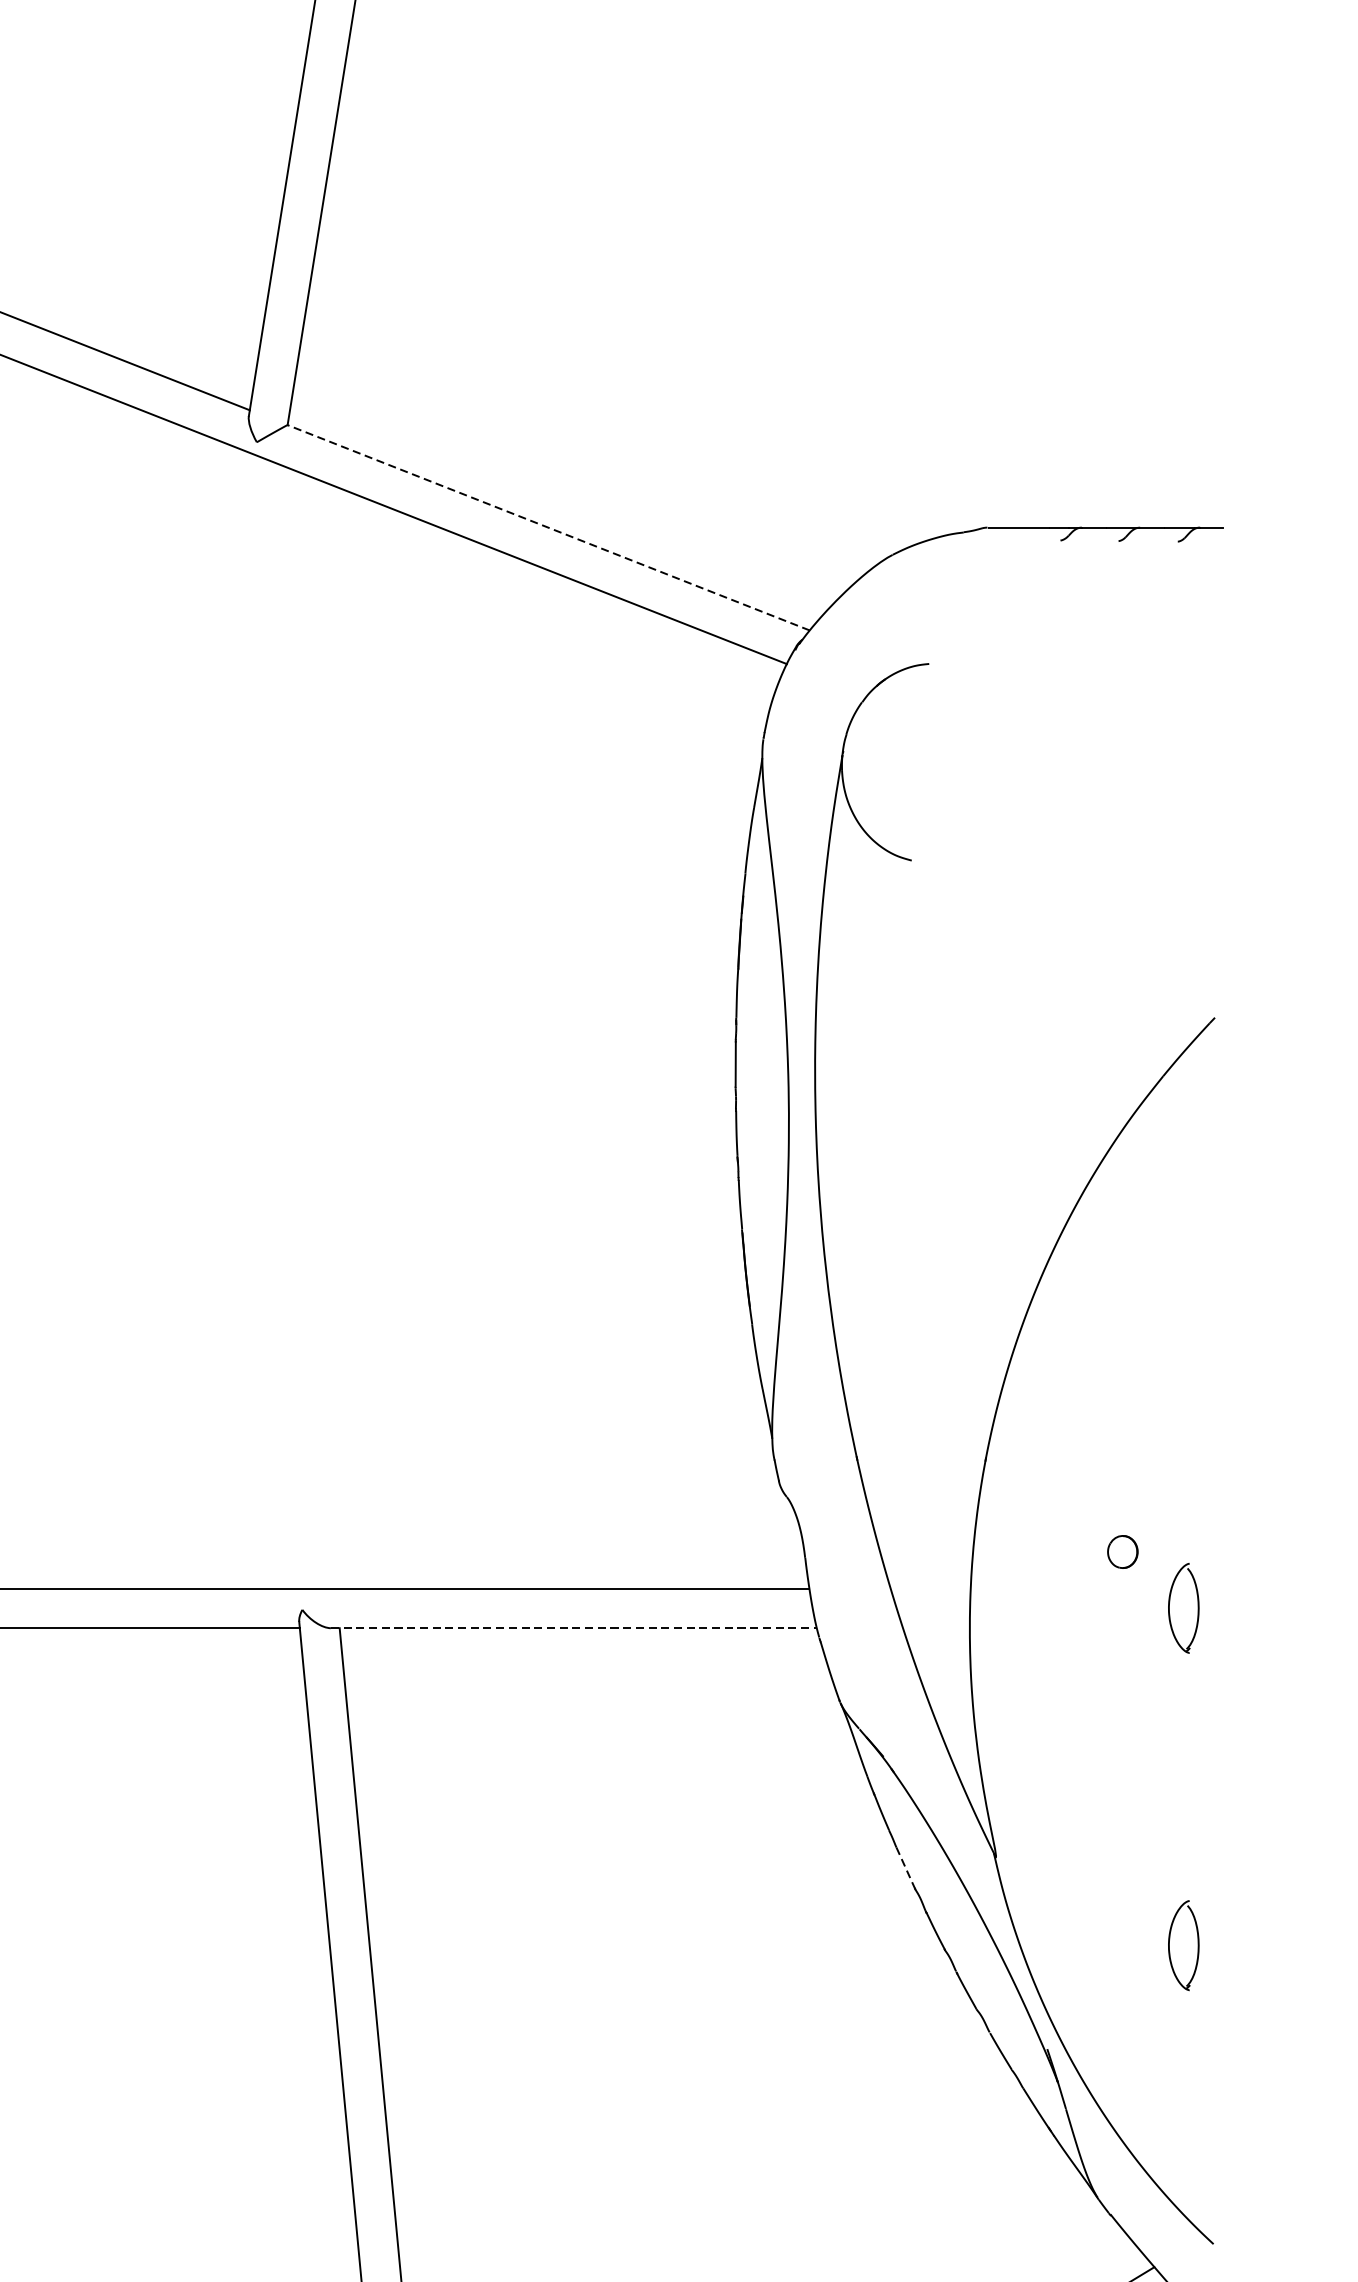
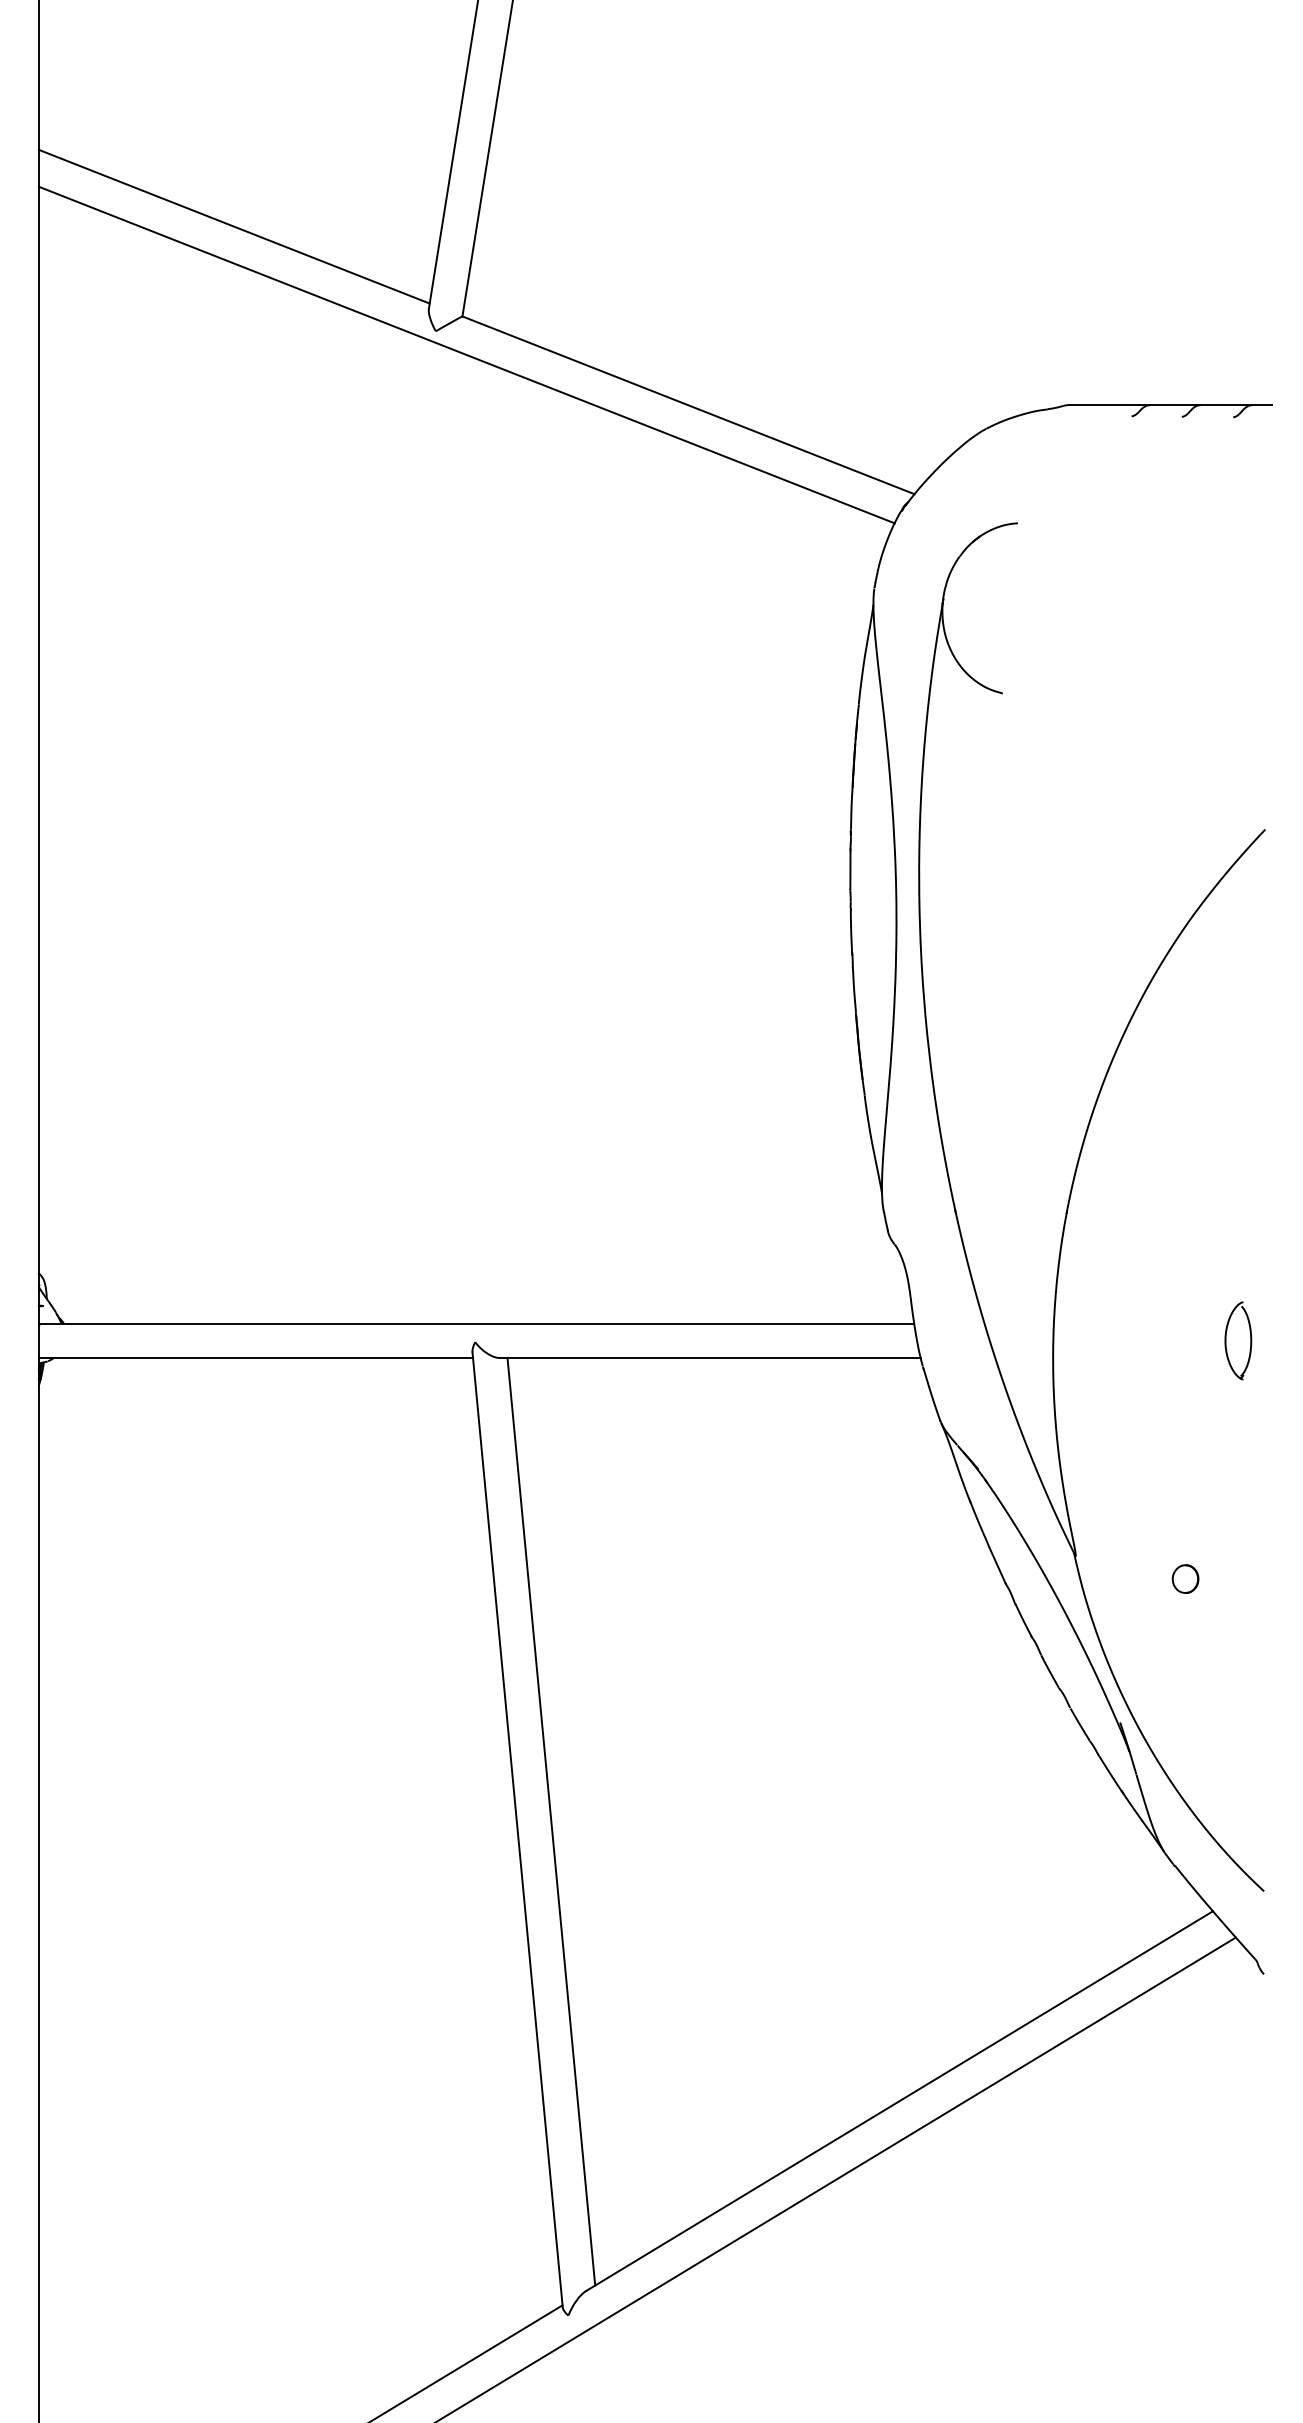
line: (548, 527) -> (688, 405), dashed -> solid
part: (1122, 1551) -> (1185, 1578), moved
line: (574, 1628) -> (710, 1358), dashed -> solid
line: (905, 1867) -> (997, 1565), dashed -> solid
part: (1170, 1945) -> (1226, 1632), removed

